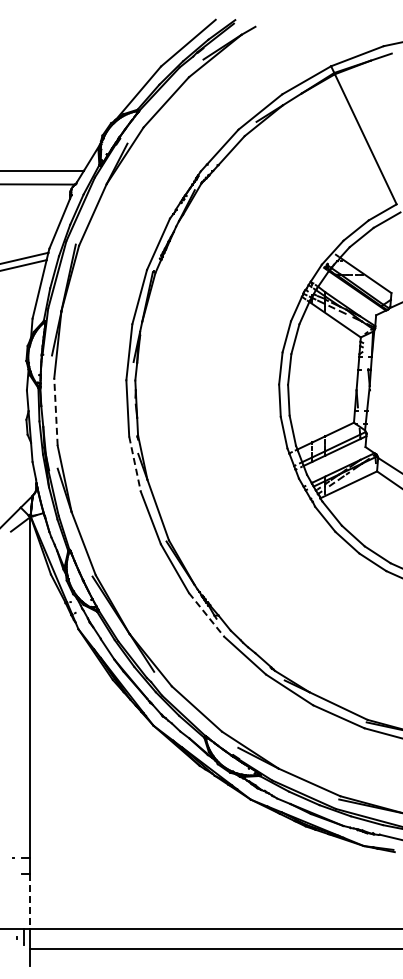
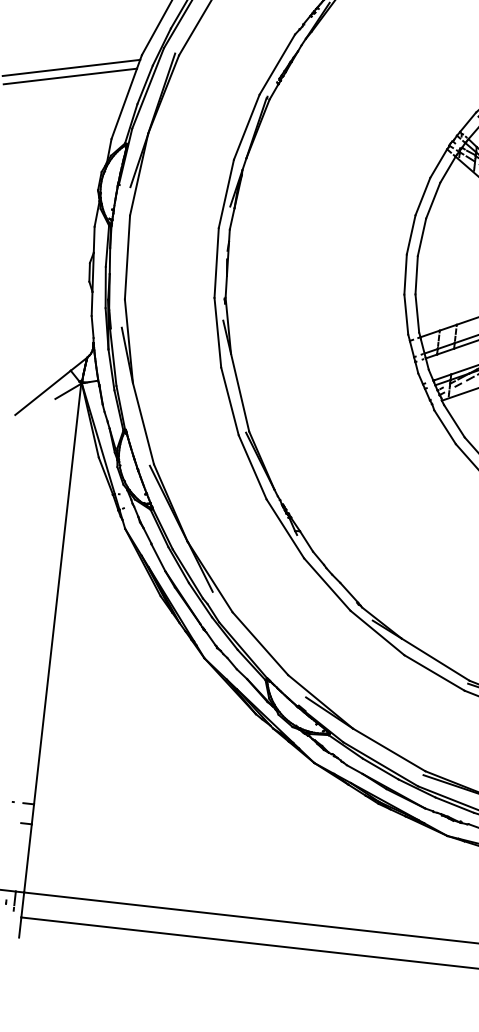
line: (55, 412) -> (126, 258), dashed -> solid
line: (135, 464) -> (218, 333), dashed -> solid
line: (206, 615) -> (285, 529), dashed -> solid
line: (30, 901) -> (28, 858), dashed -> solid

